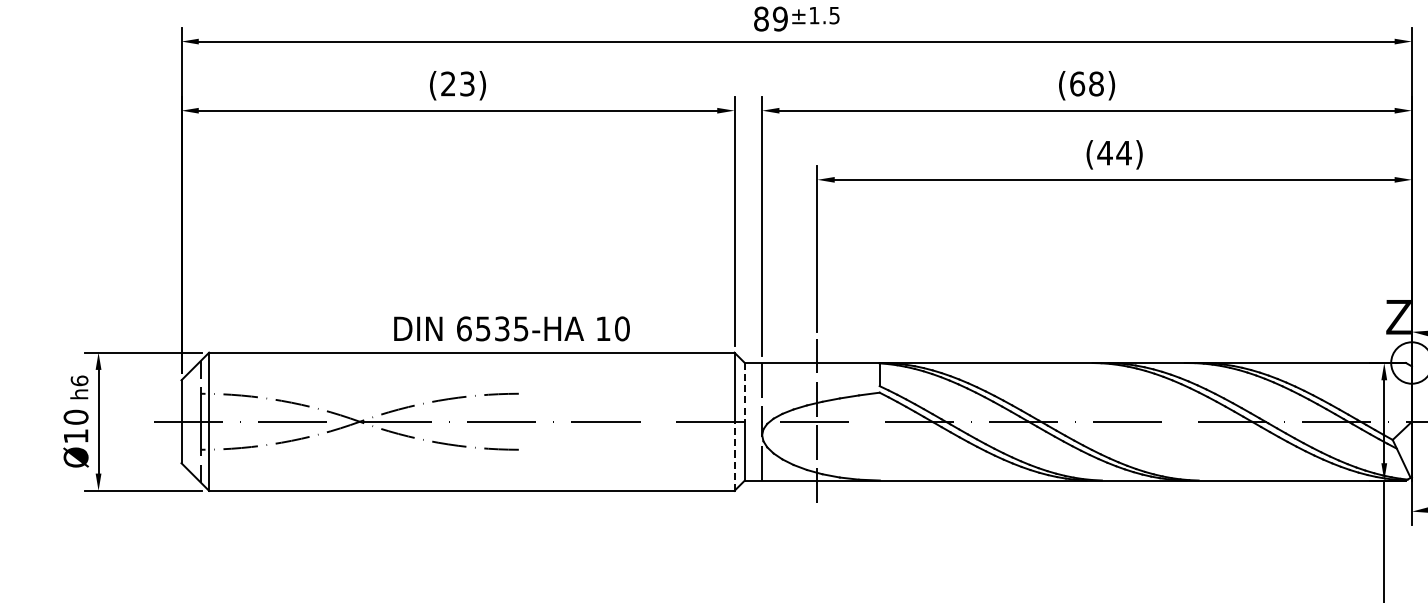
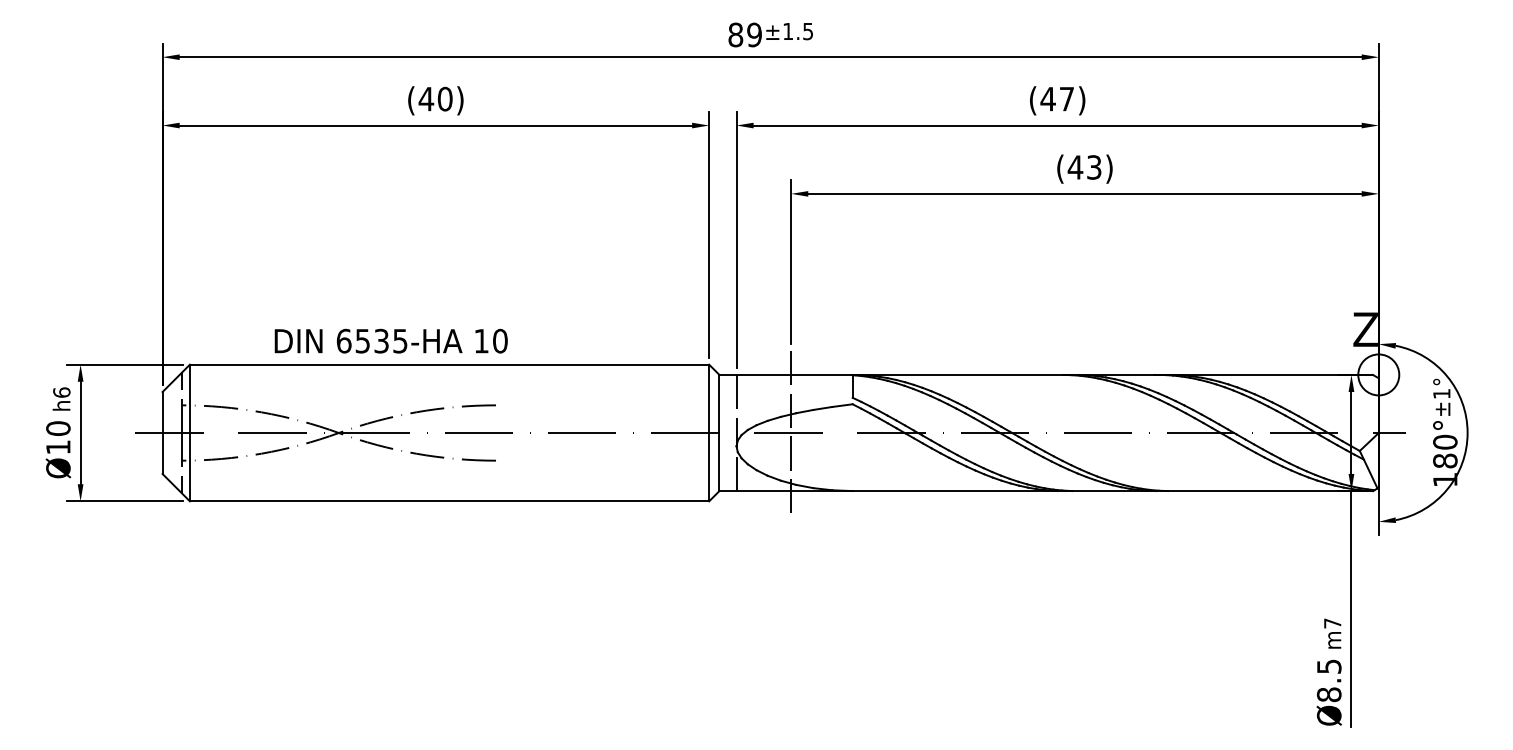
text: (457, 83) -> (435, 98), (23) -> (40)
text: (1086, 83) -> (1057, 98), (68) -> (47)
text: (1124, 153) -> (1094, 167), (44) -> (43)
text: (511, 328) -> (390, 340), moved
line: (744, 392) -> (719, 404), dashed -> solid
line: (734, 455) -> (709, 466), dashed -> solid

